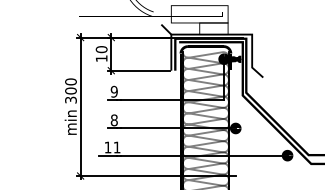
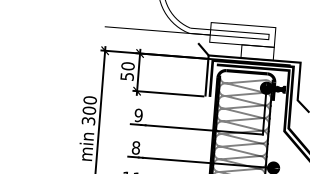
text: (101, 58) -> (127, 76), 10 -> 50

